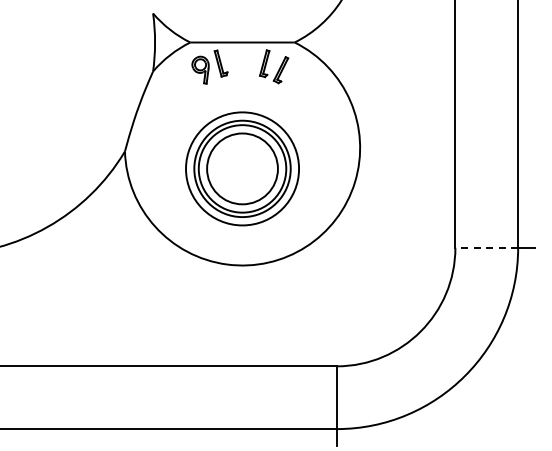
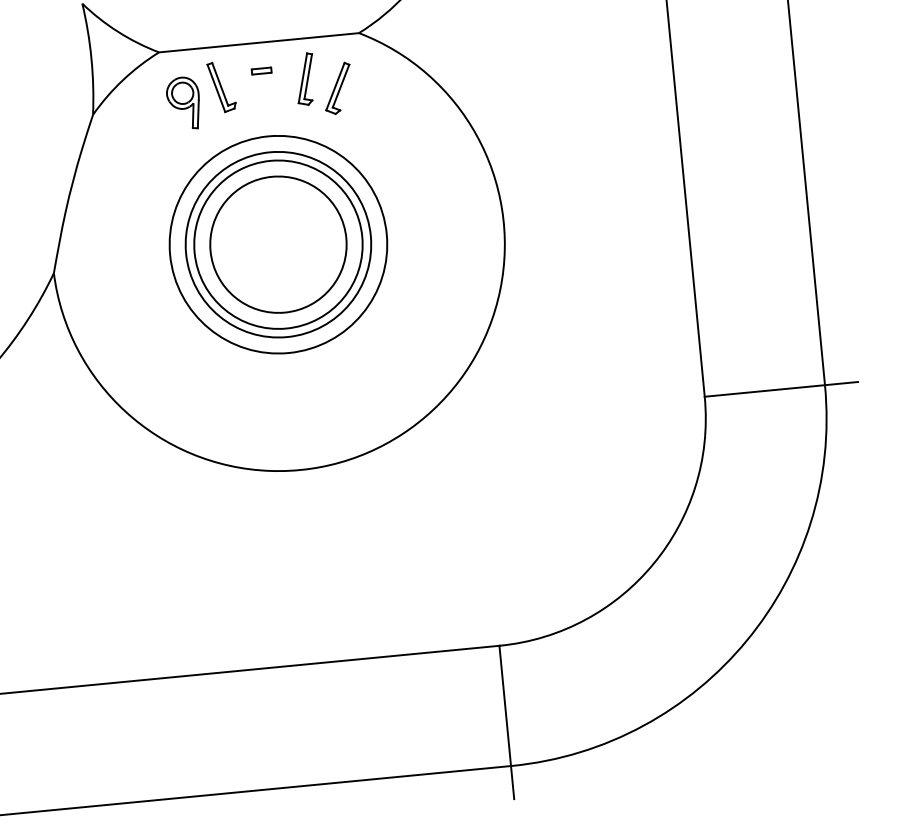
part: (242, 57) -> (261, 71), added
part: (242, 168) -> (278, 243), moved
line: (486, 247) -> (764, 390), dashed -> solid

